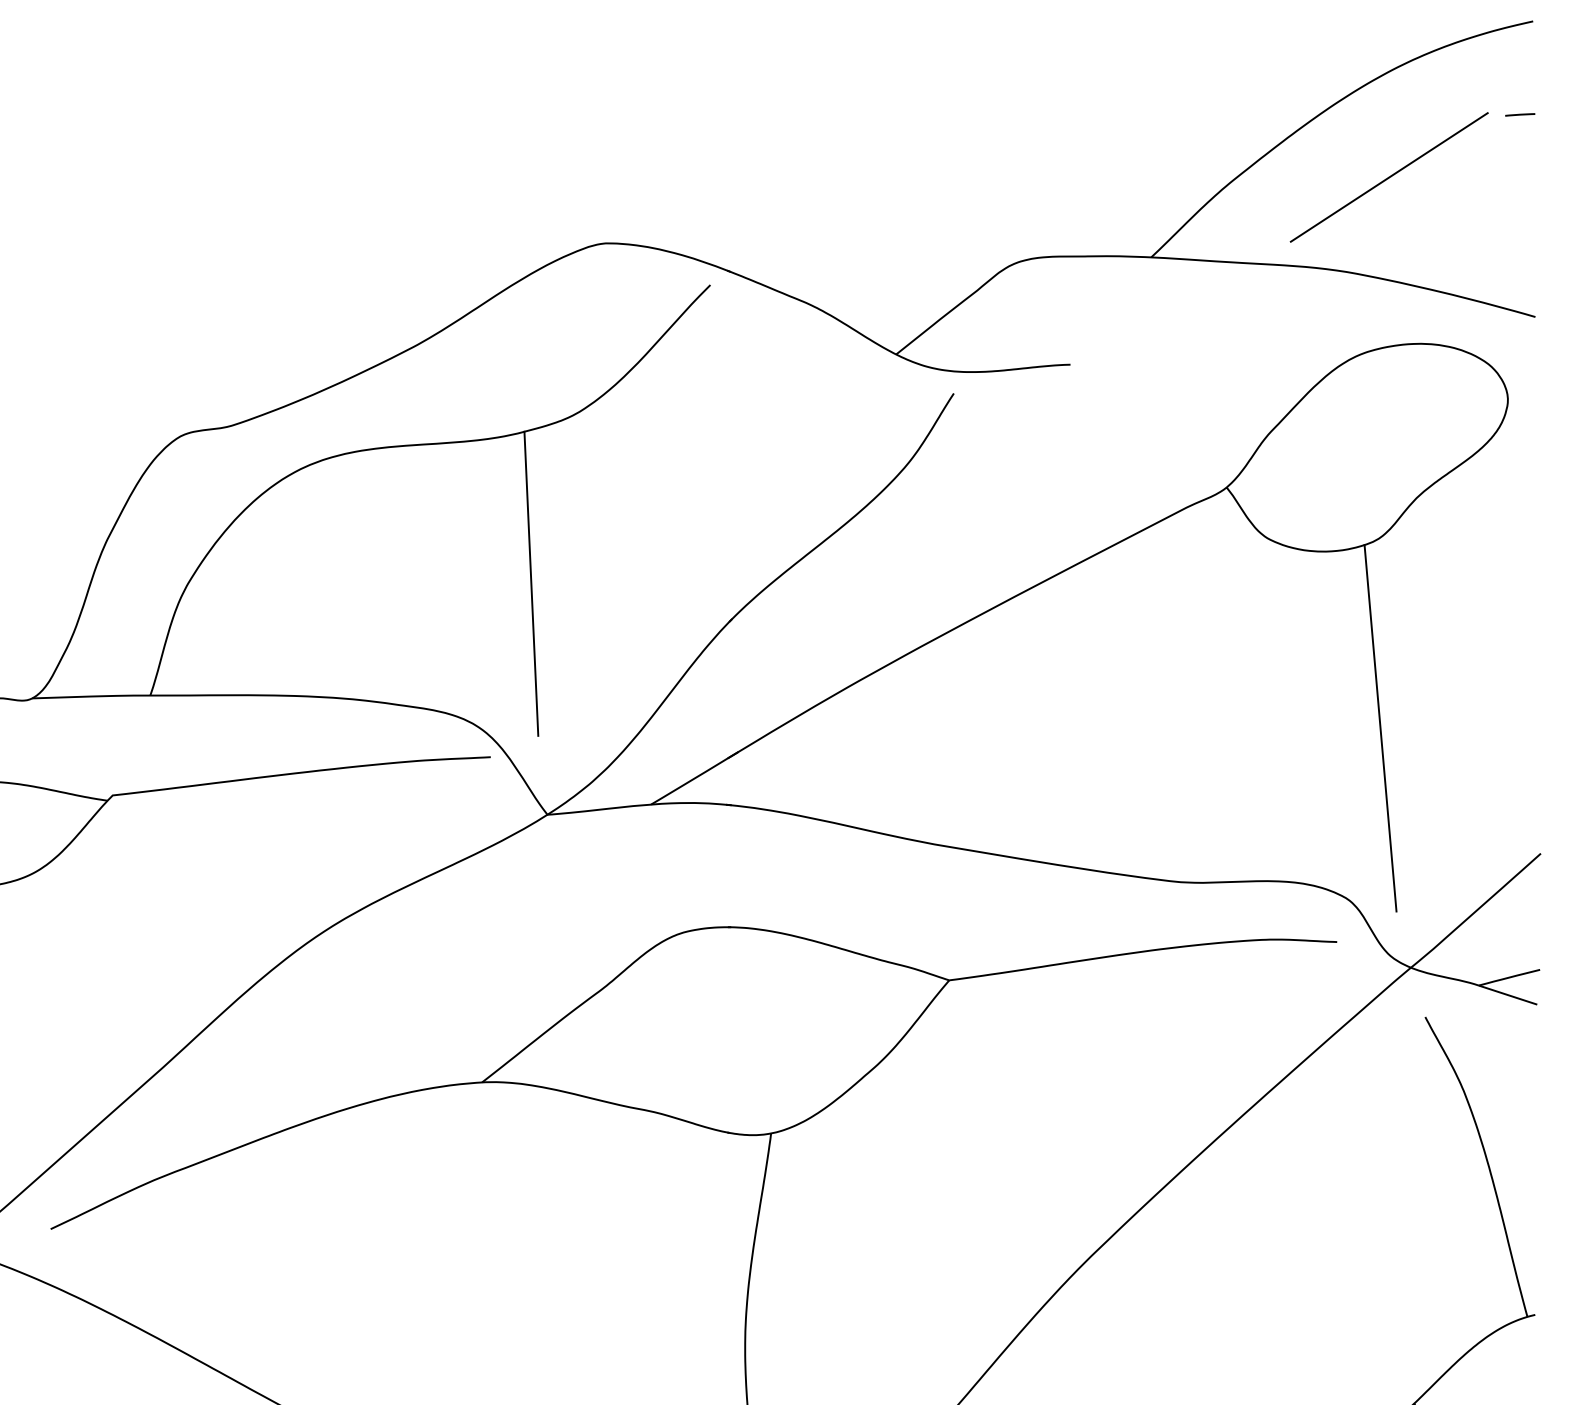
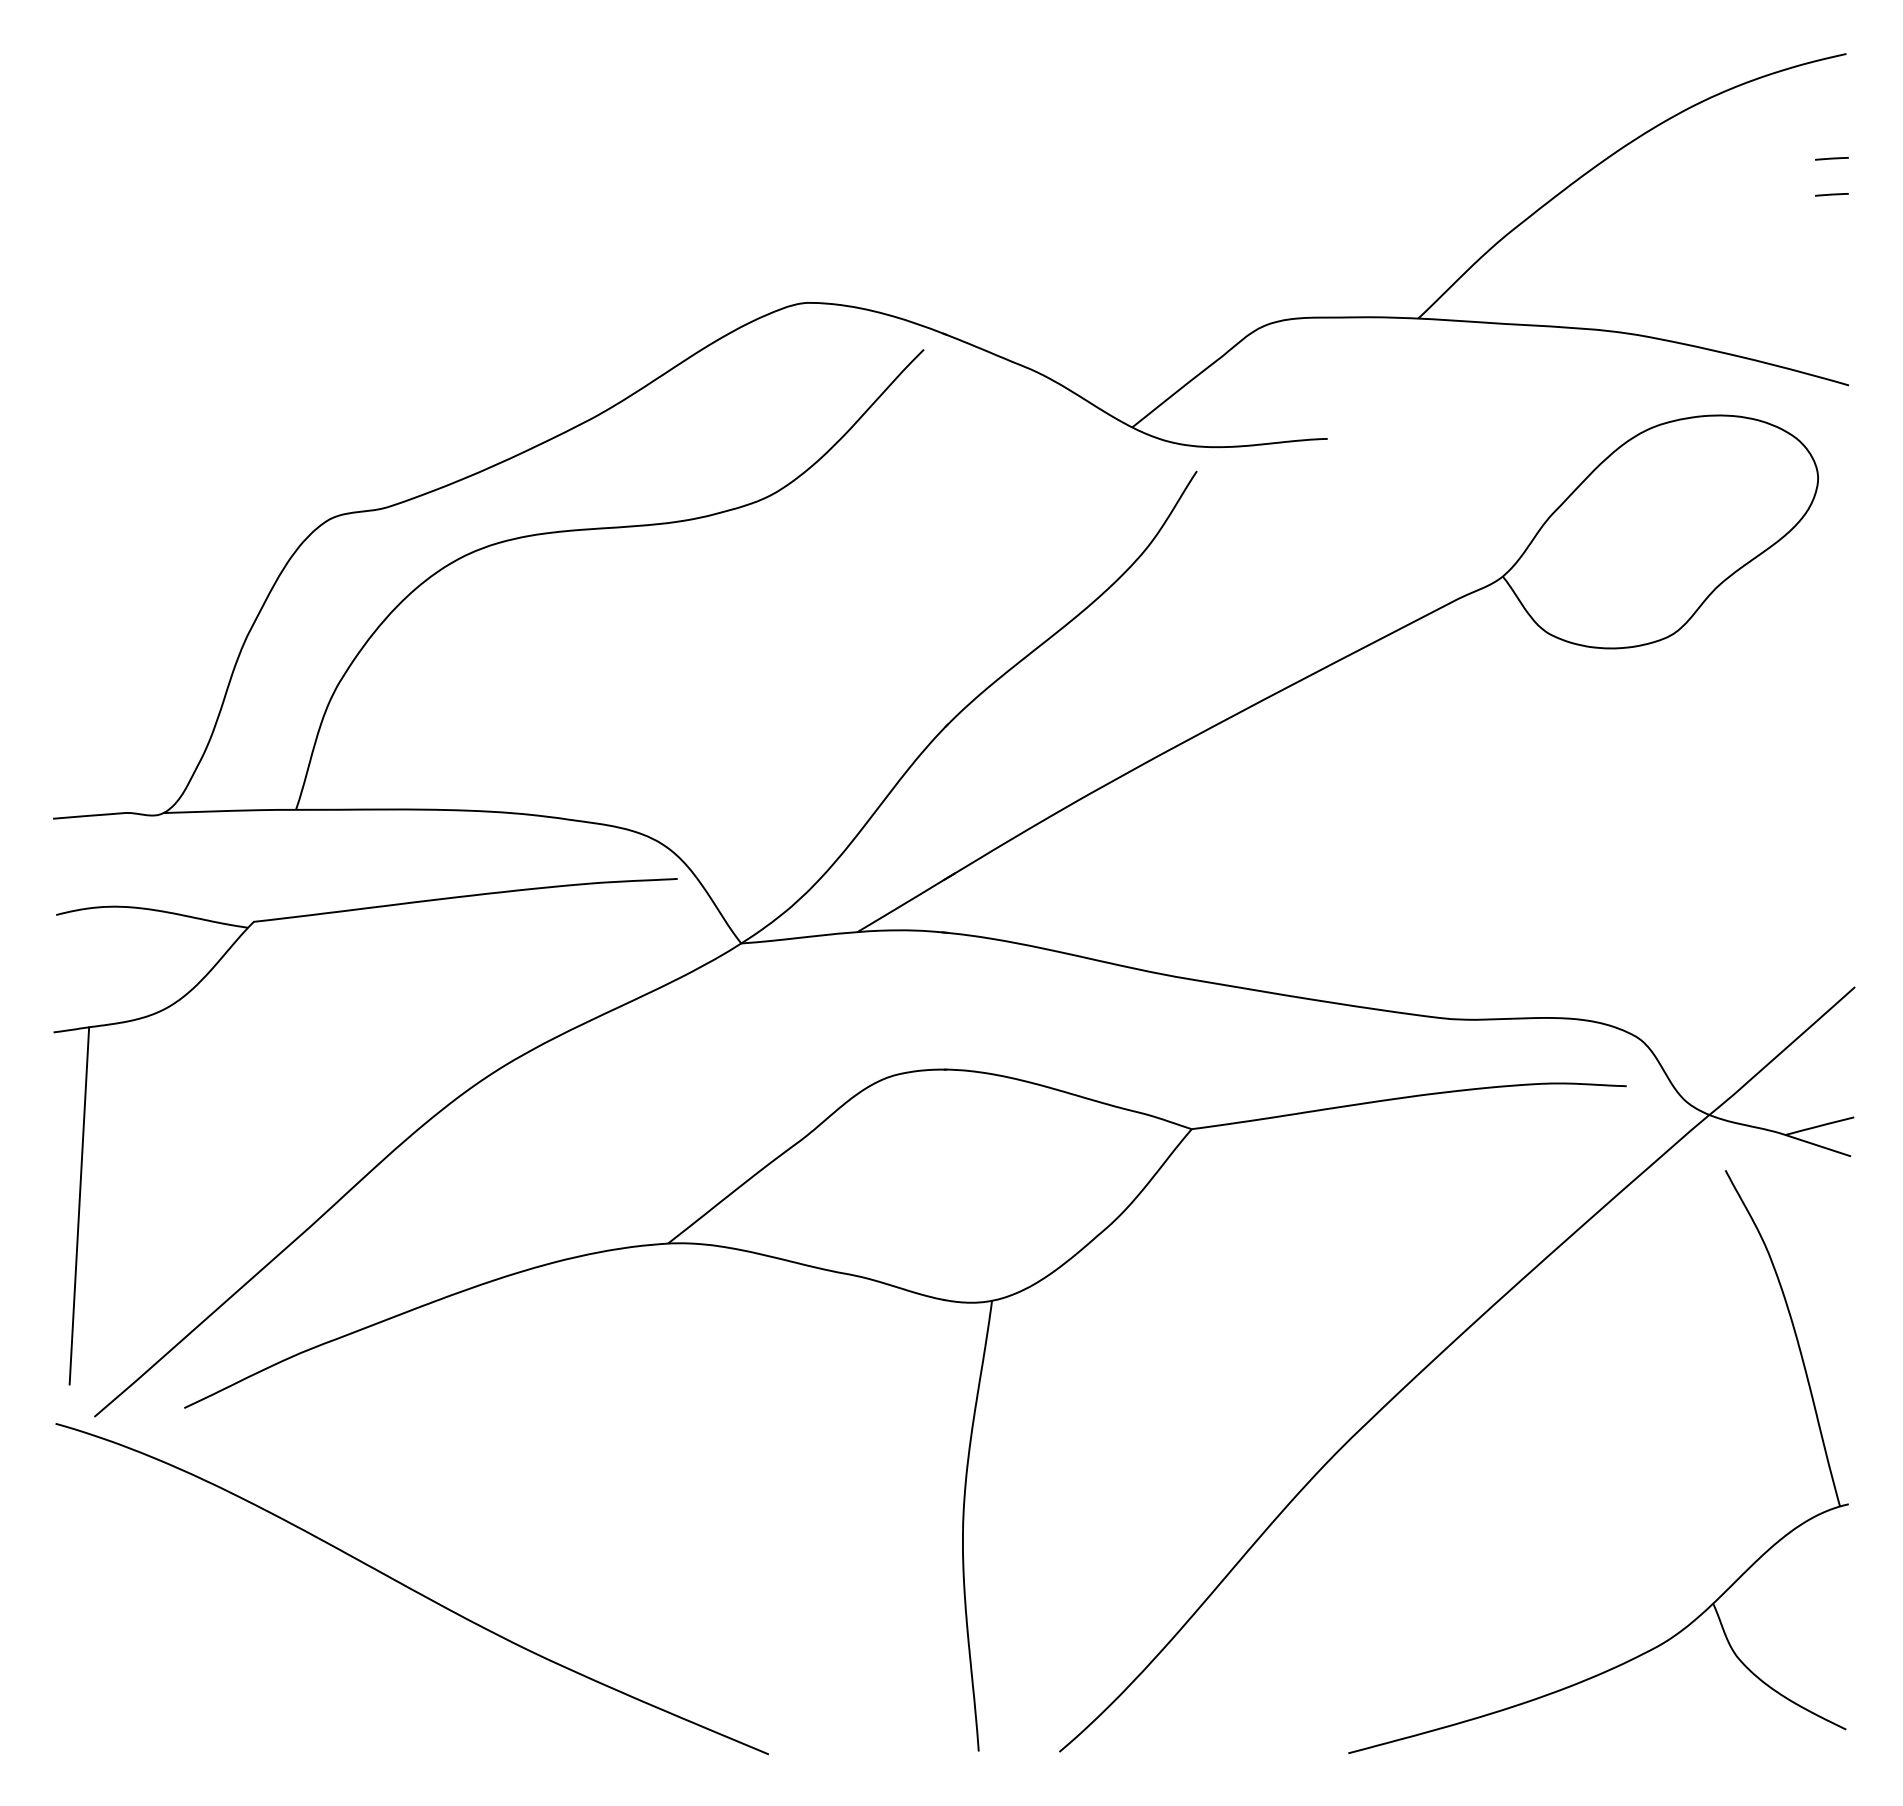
line: (1519, 146) -> (1831, 194), added
line: (1388, 177) -> (1684, 228), removed
line: (530, 583) -> (722, 684), removed
line: (1380, 728) -> (1675, 846), removed

